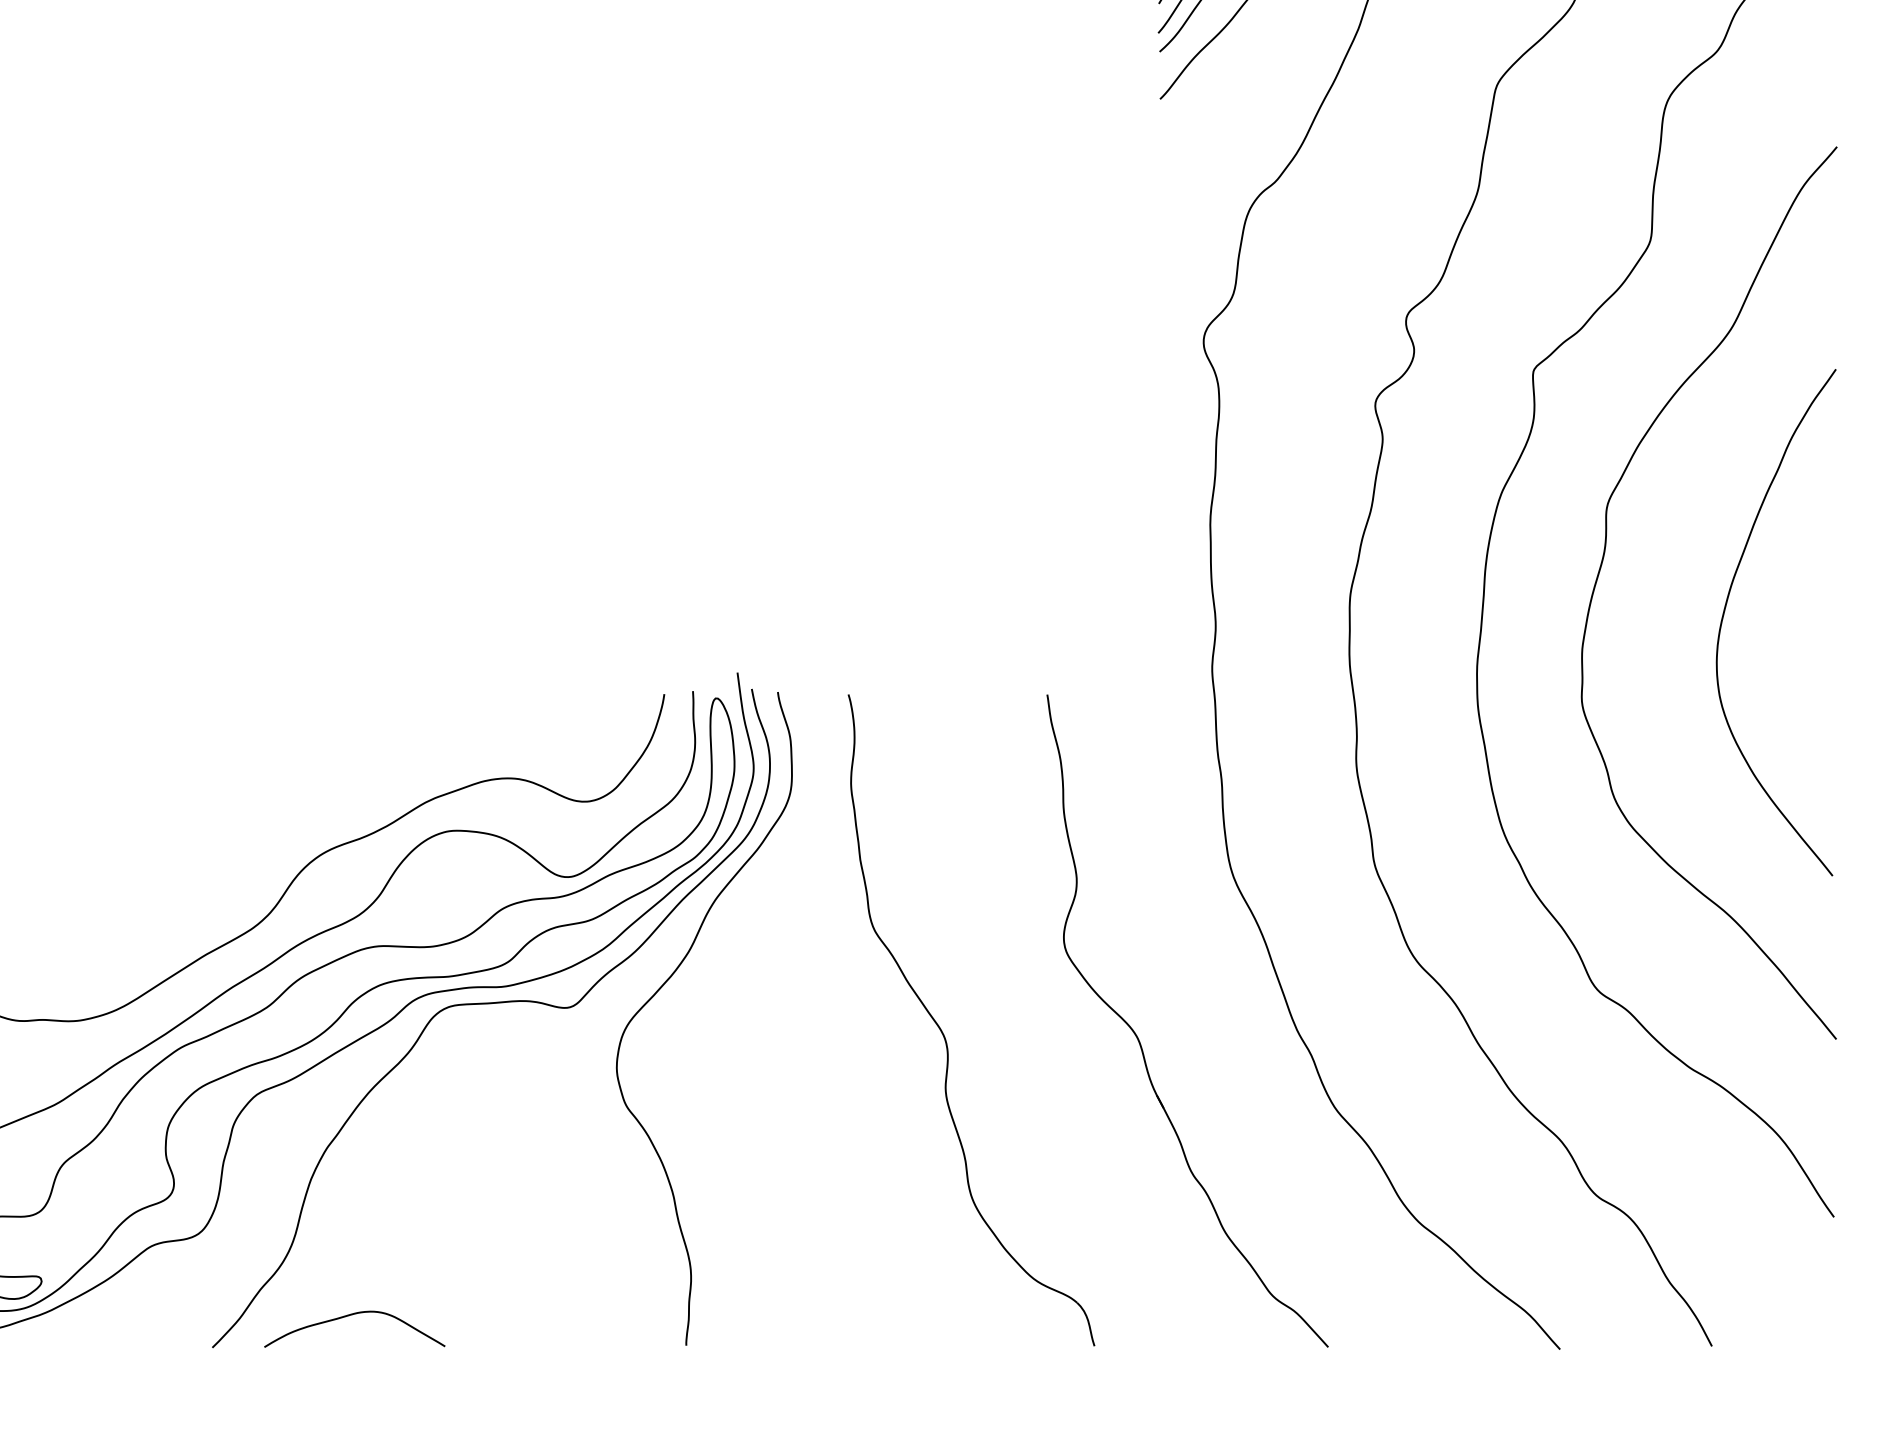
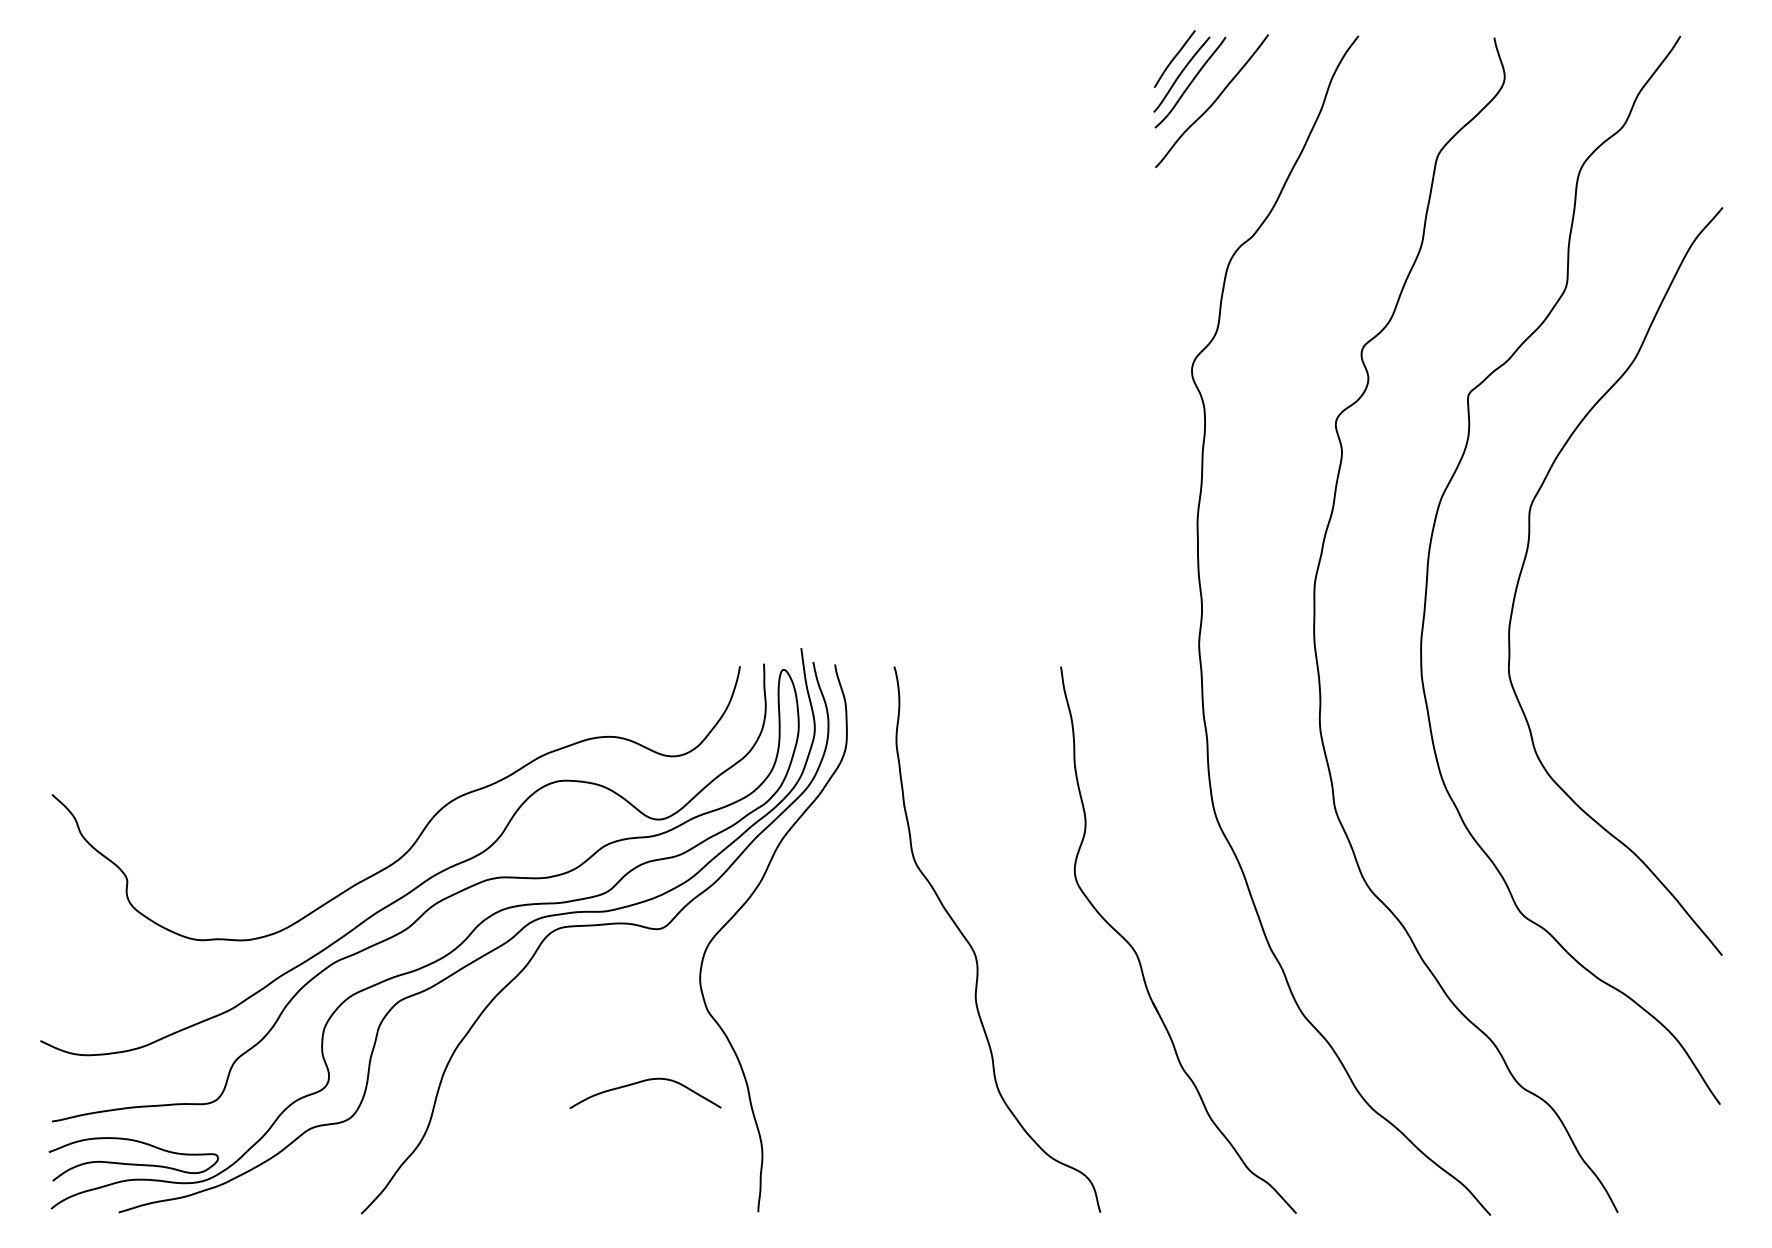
curve: (1725, 610) -> (1629, 596), removed
curve: (351, 1316) -> (642, 1082), moved

